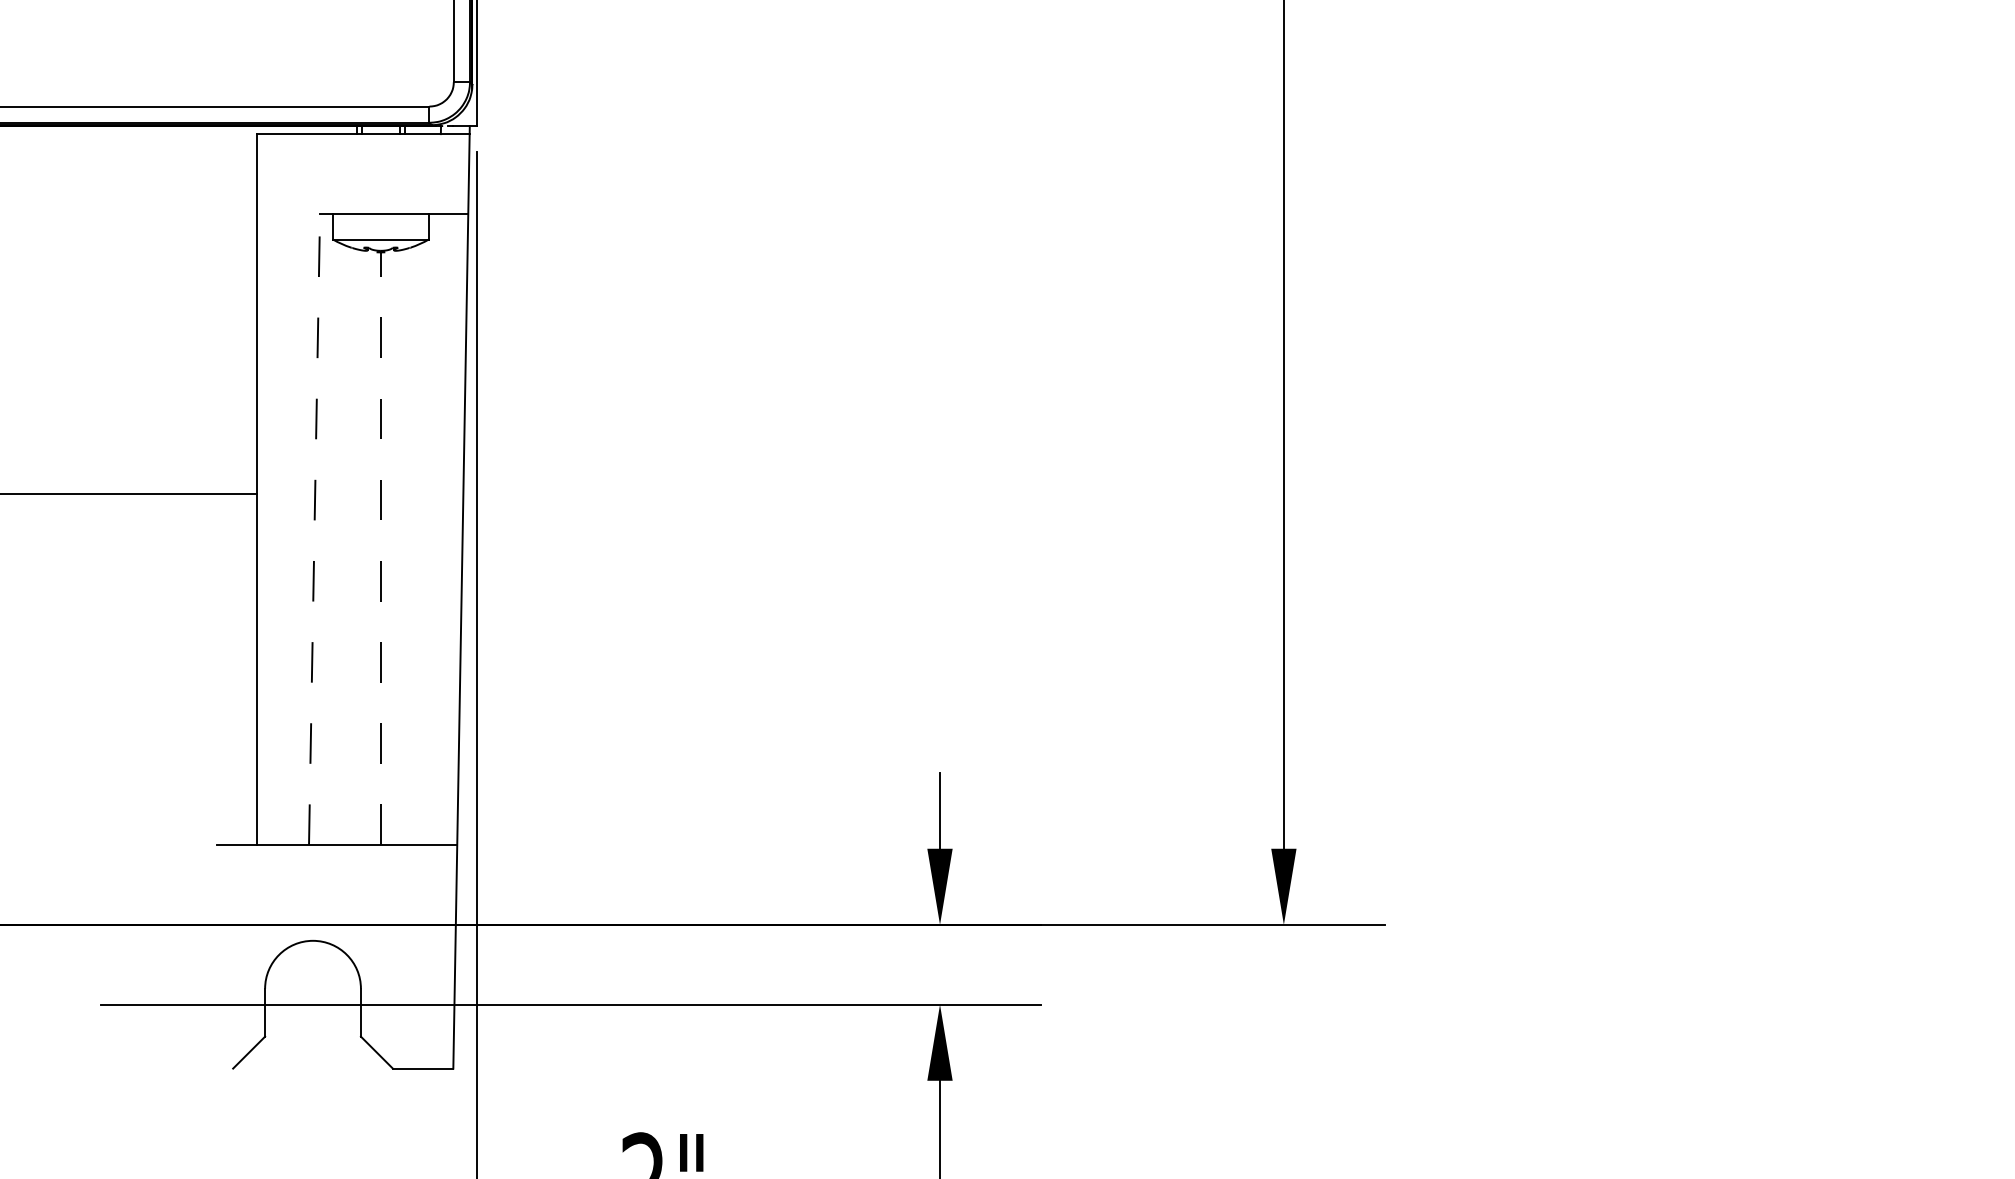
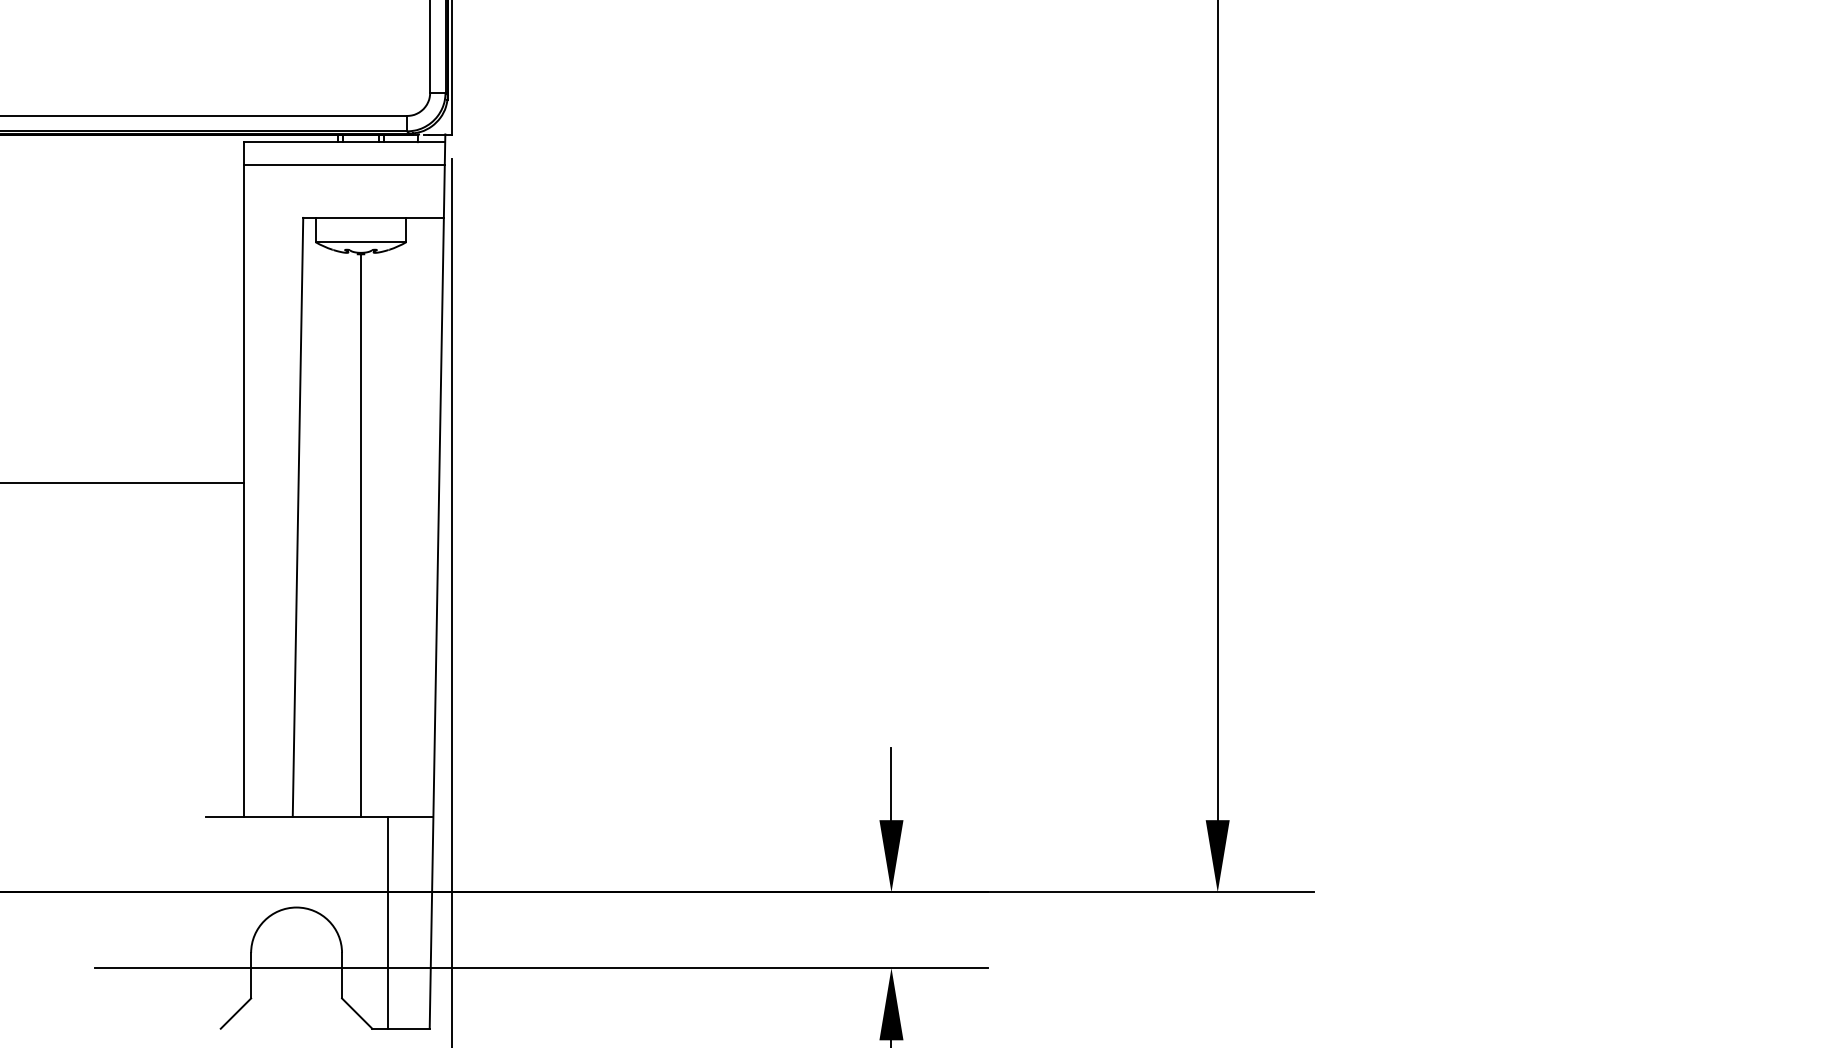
line: (363, 158) -> (344, 165), added
line: (314, 529) -> (297, 517), dashed -> solid
line: (380, 547) -> (360, 534), dashed -> solid
line: (408, 956) -> (387, 922), added

